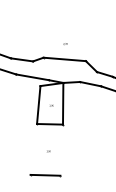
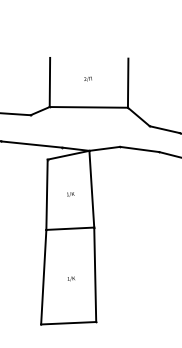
line: (44, 44) -> (49, 82), added
line: (86, 47) -> (127, 82), added
line: (33, 149) -> (43, 277), added
line: (61, 149) -> (94, 273), added

